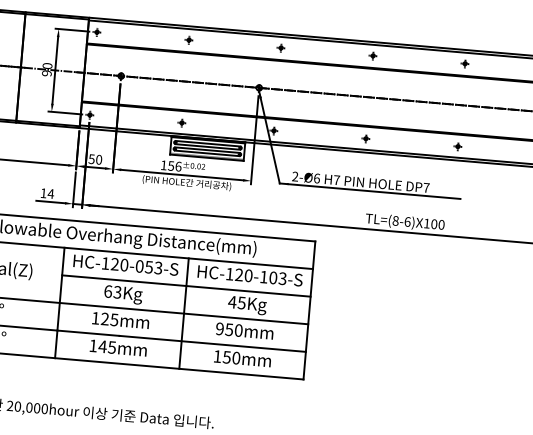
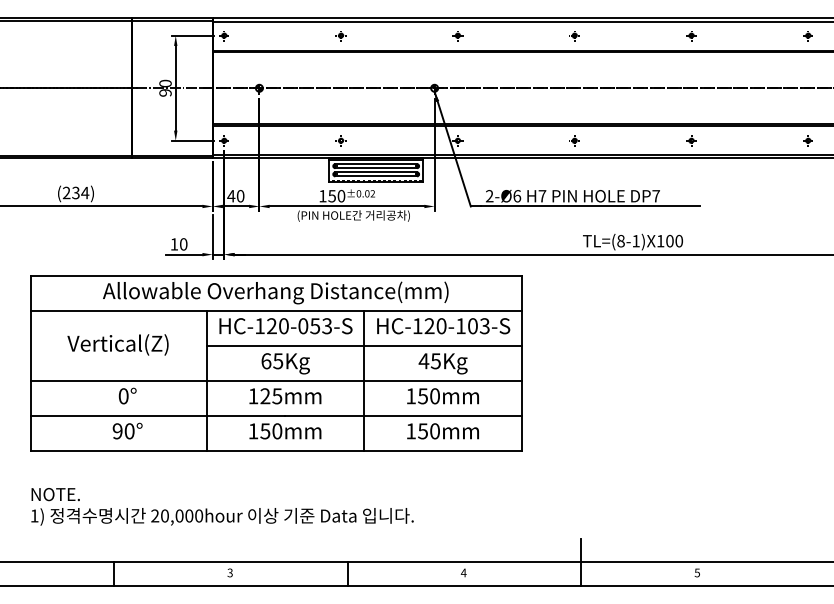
text: (91, 159) -> (231, 196), 50 -> 40
text: (178, 166) -> (341, 196), 156 -> 150
text: (50, 194) -> (183, 244), 14 -> 10
text: (407, 221) -> (636, 240), TL=(8-6)X100 -> TL=(8-1)X100
text: (117, 291) -> (278, 360), 63Kg -> 65Kg
text: (219, 329) -> (410, 396), 950mm -> 150mm
text: (107, 347) -> (271, 431), 145mm -> 150mm

